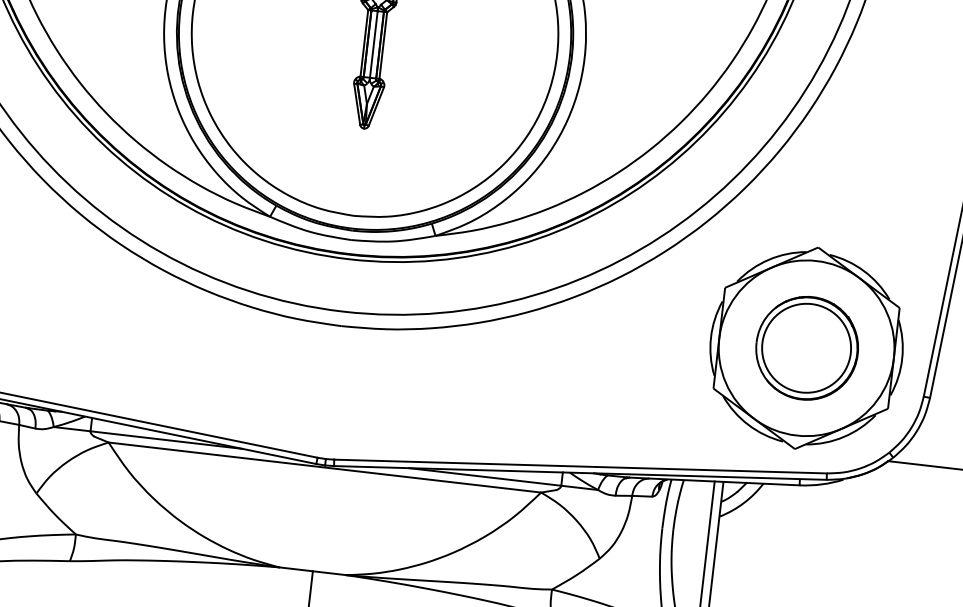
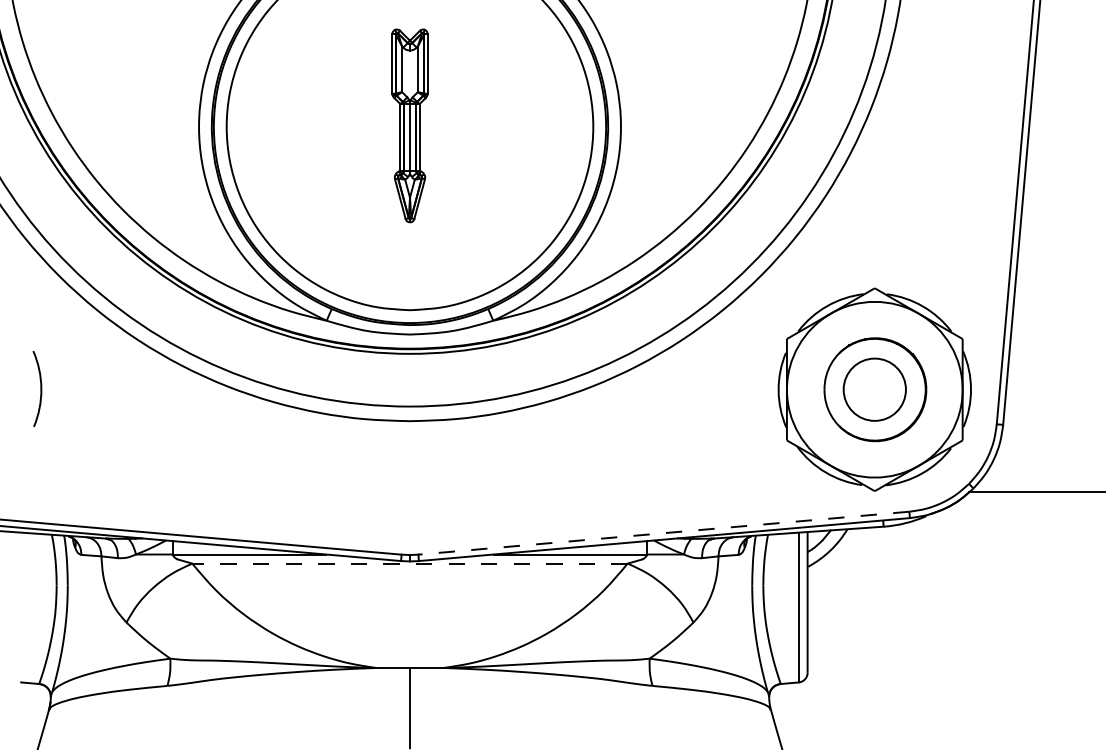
circle: (806, 348) -> (874, 389), size x0.7
line: (580, 466) -> (663, 533), solid -> dashed
line: (325, 467) -> (410, 563), solid -> dashed

